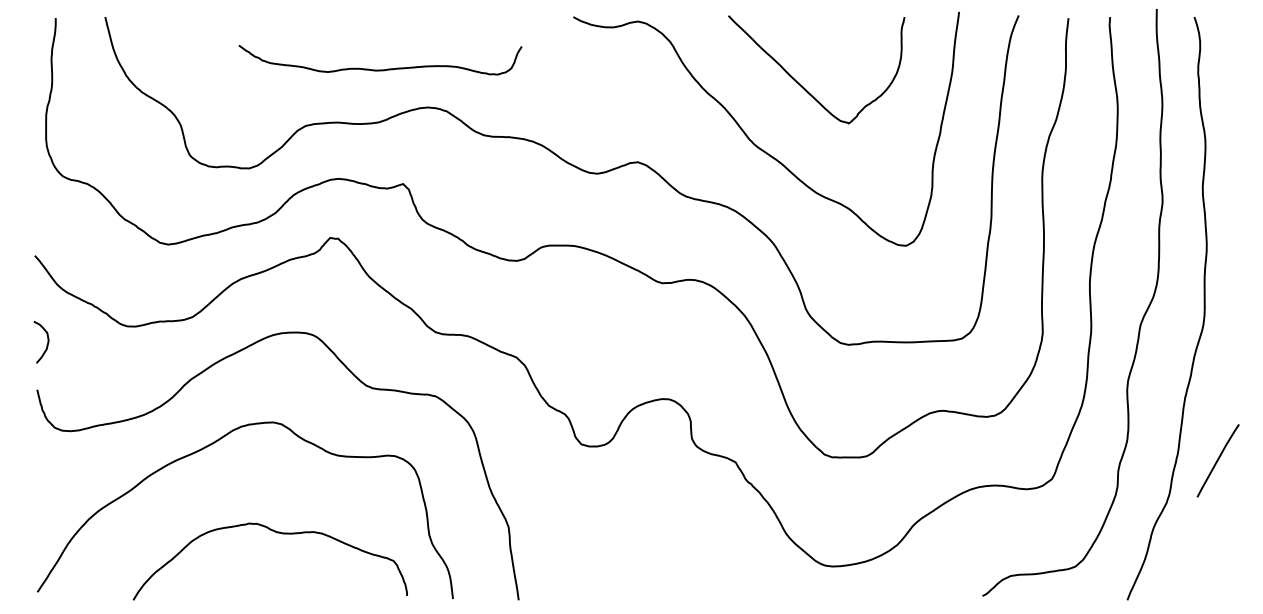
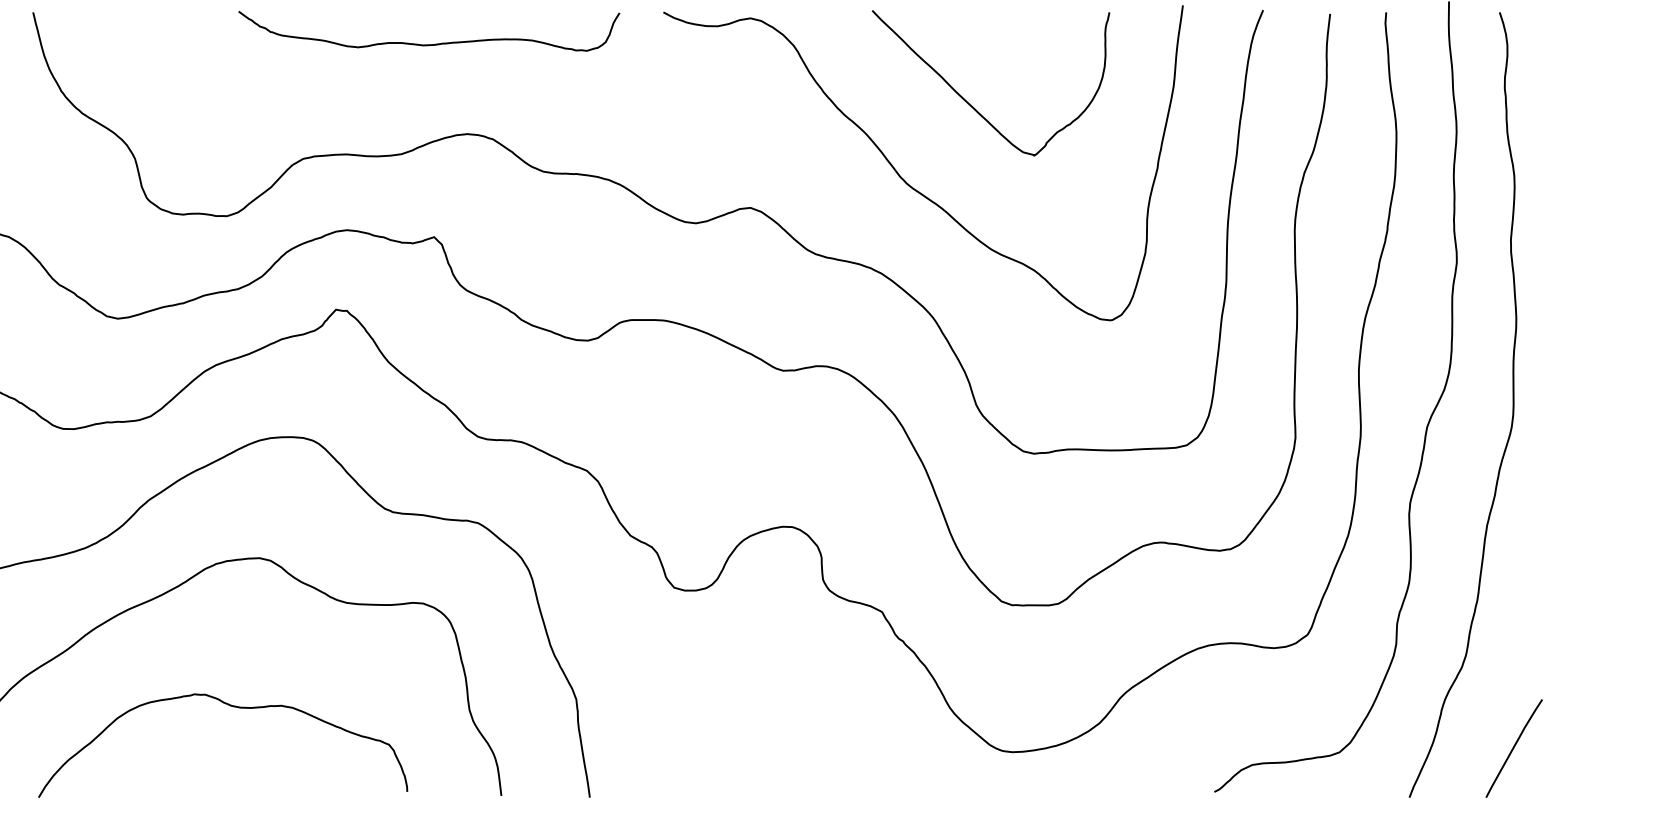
curve: (380, 69) -> (429, 43), moved
line: (1217, 460) -> (1513, 748), moved
curve: (277, 533) -> (232, 707), moved

